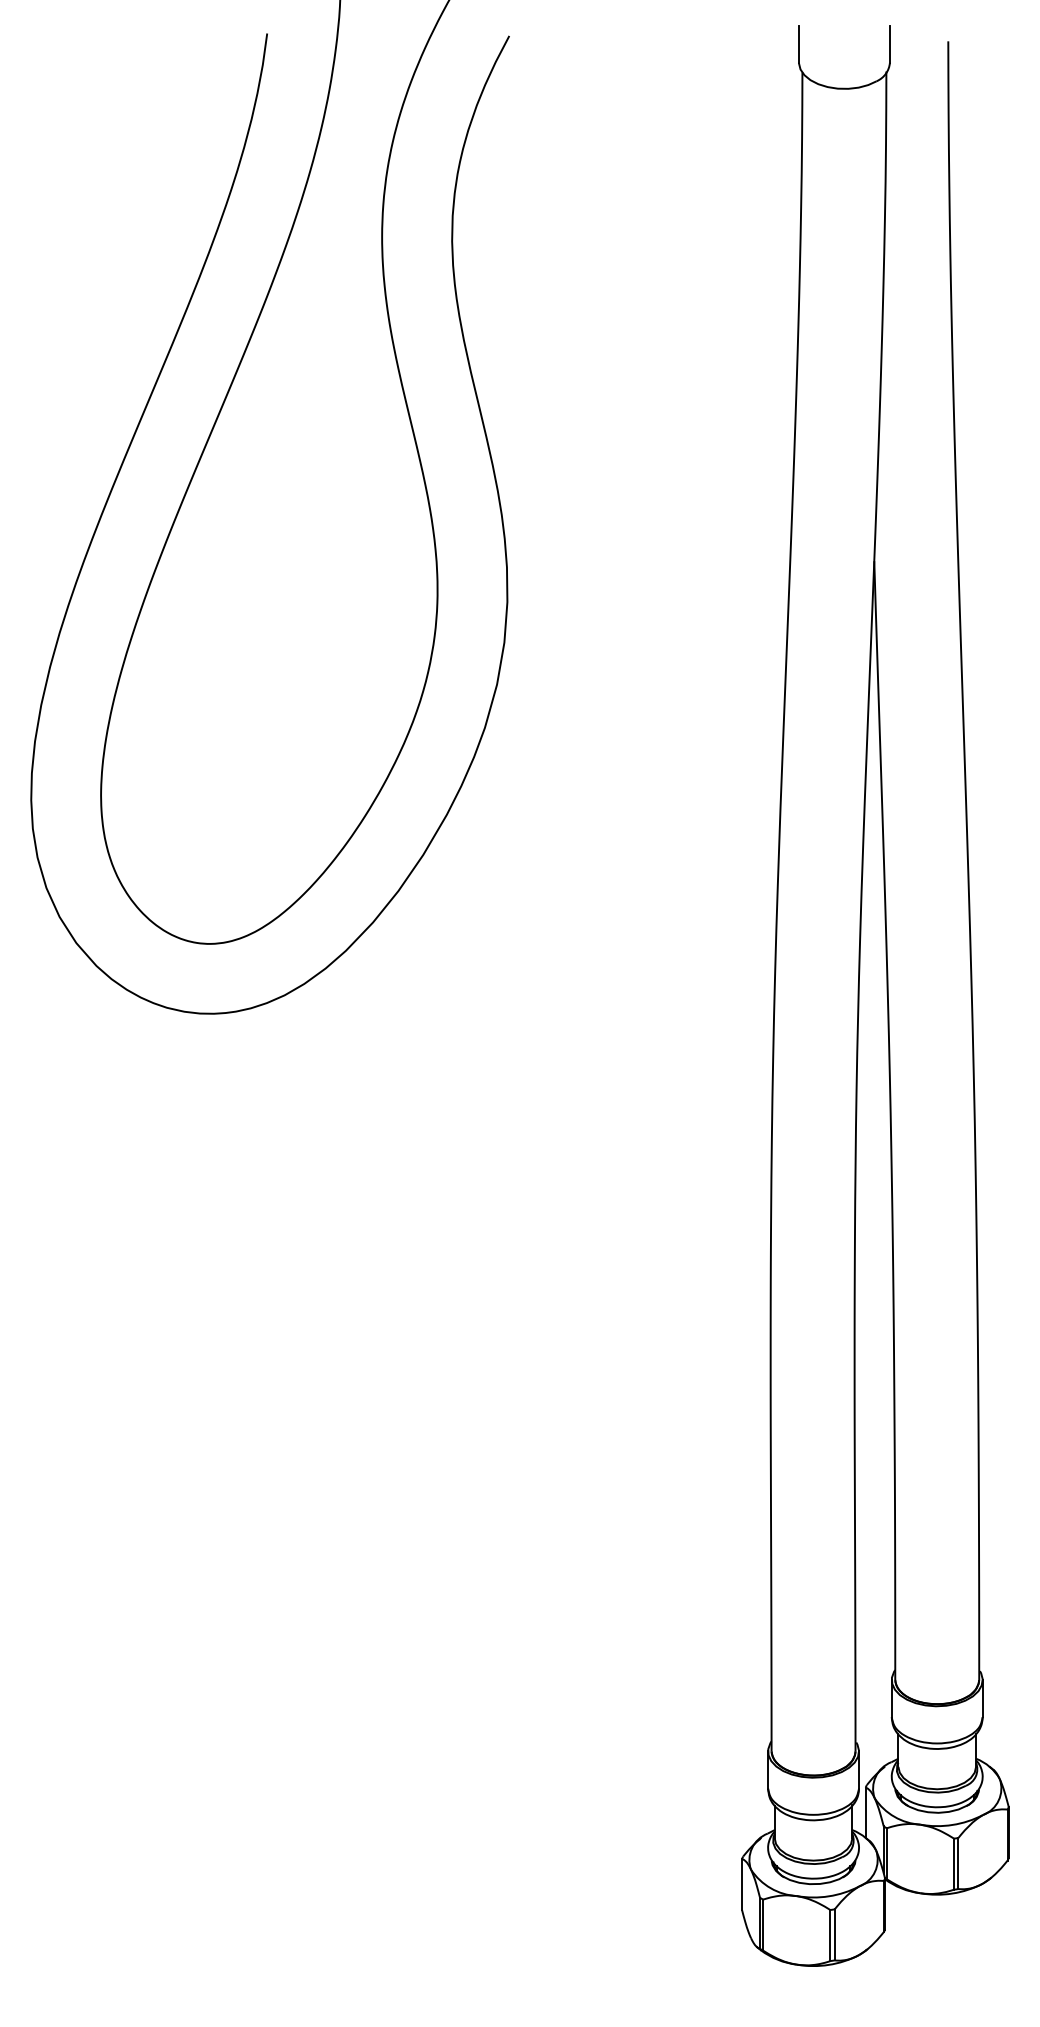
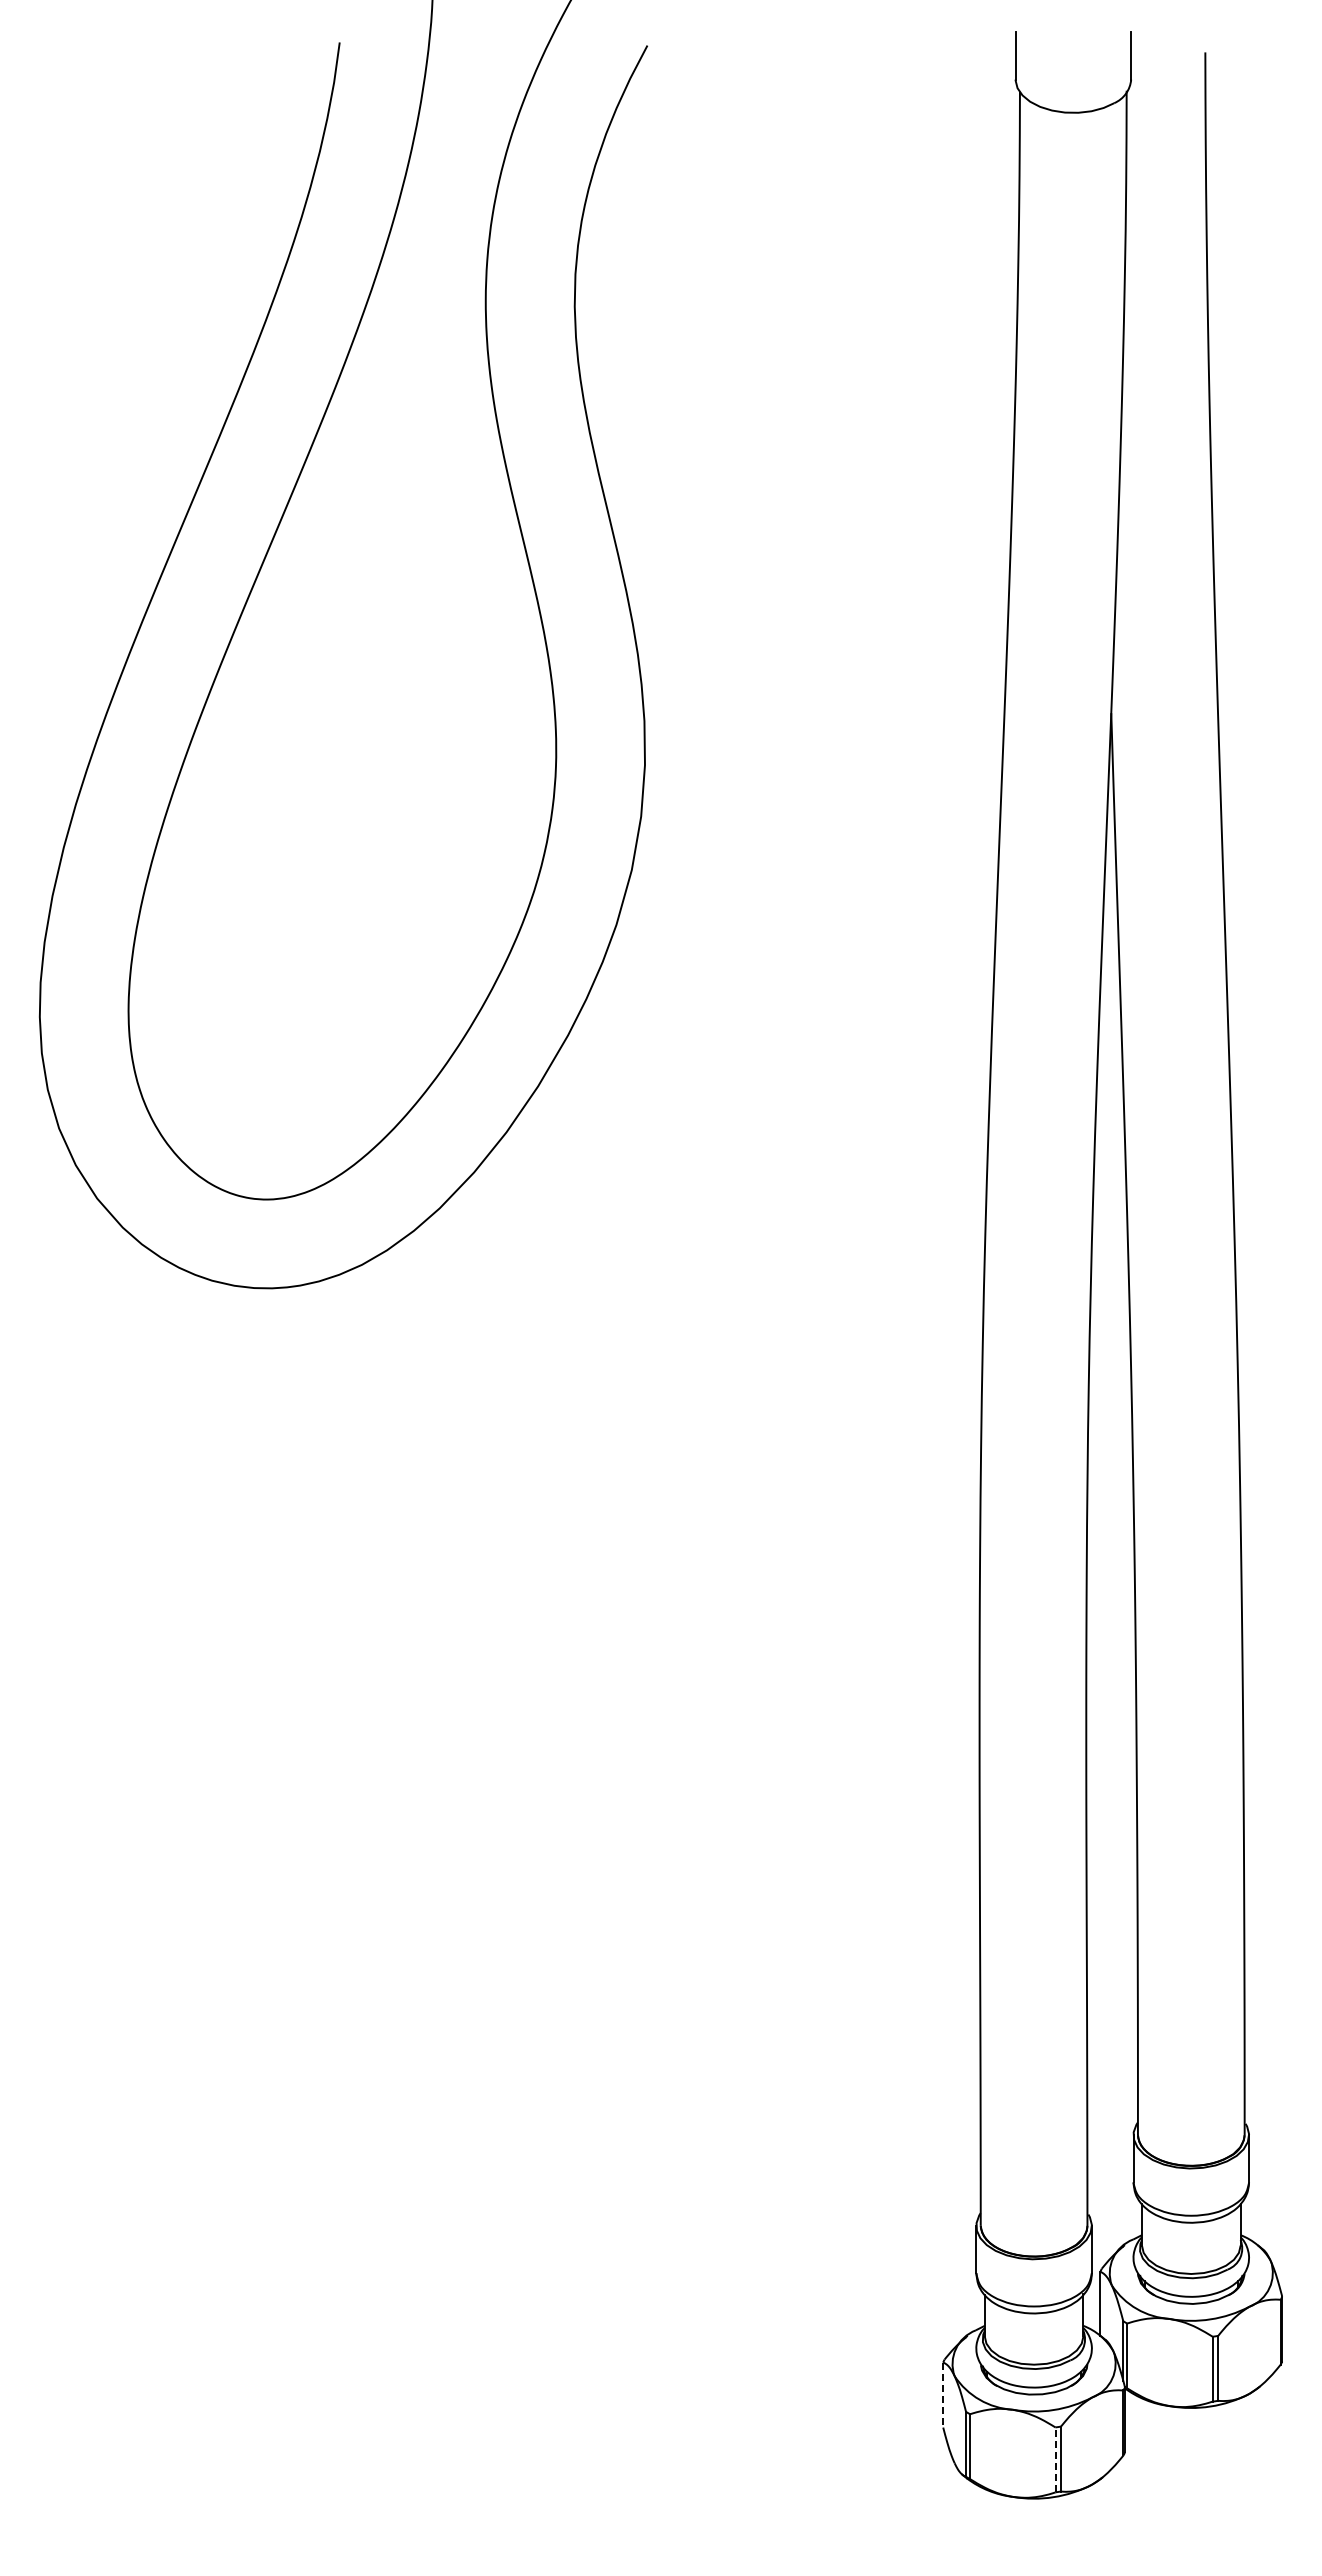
line: (742, 1884) -> (943, 2395), solid -> dashed
line: (830, 1935) -> (1055, 2459), solid -> dashed

